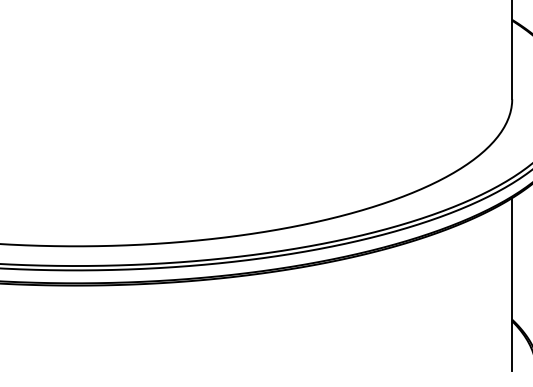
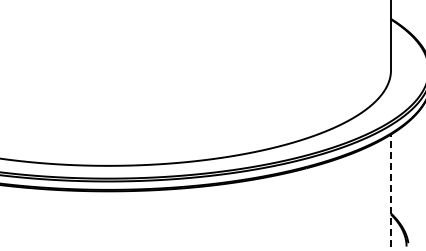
line: (513, 284) -> (391, 190), solid -> dashed

